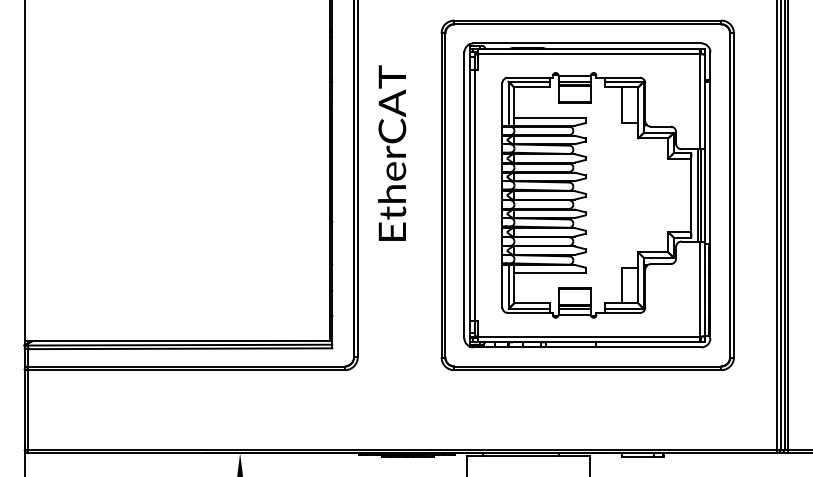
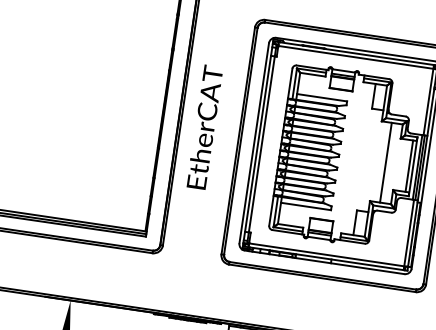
text: (392, 152) -> (205, 126), moved
line: (652, 195) -> (385, 162), added
line: (686, 195) -> (409, 166), added

